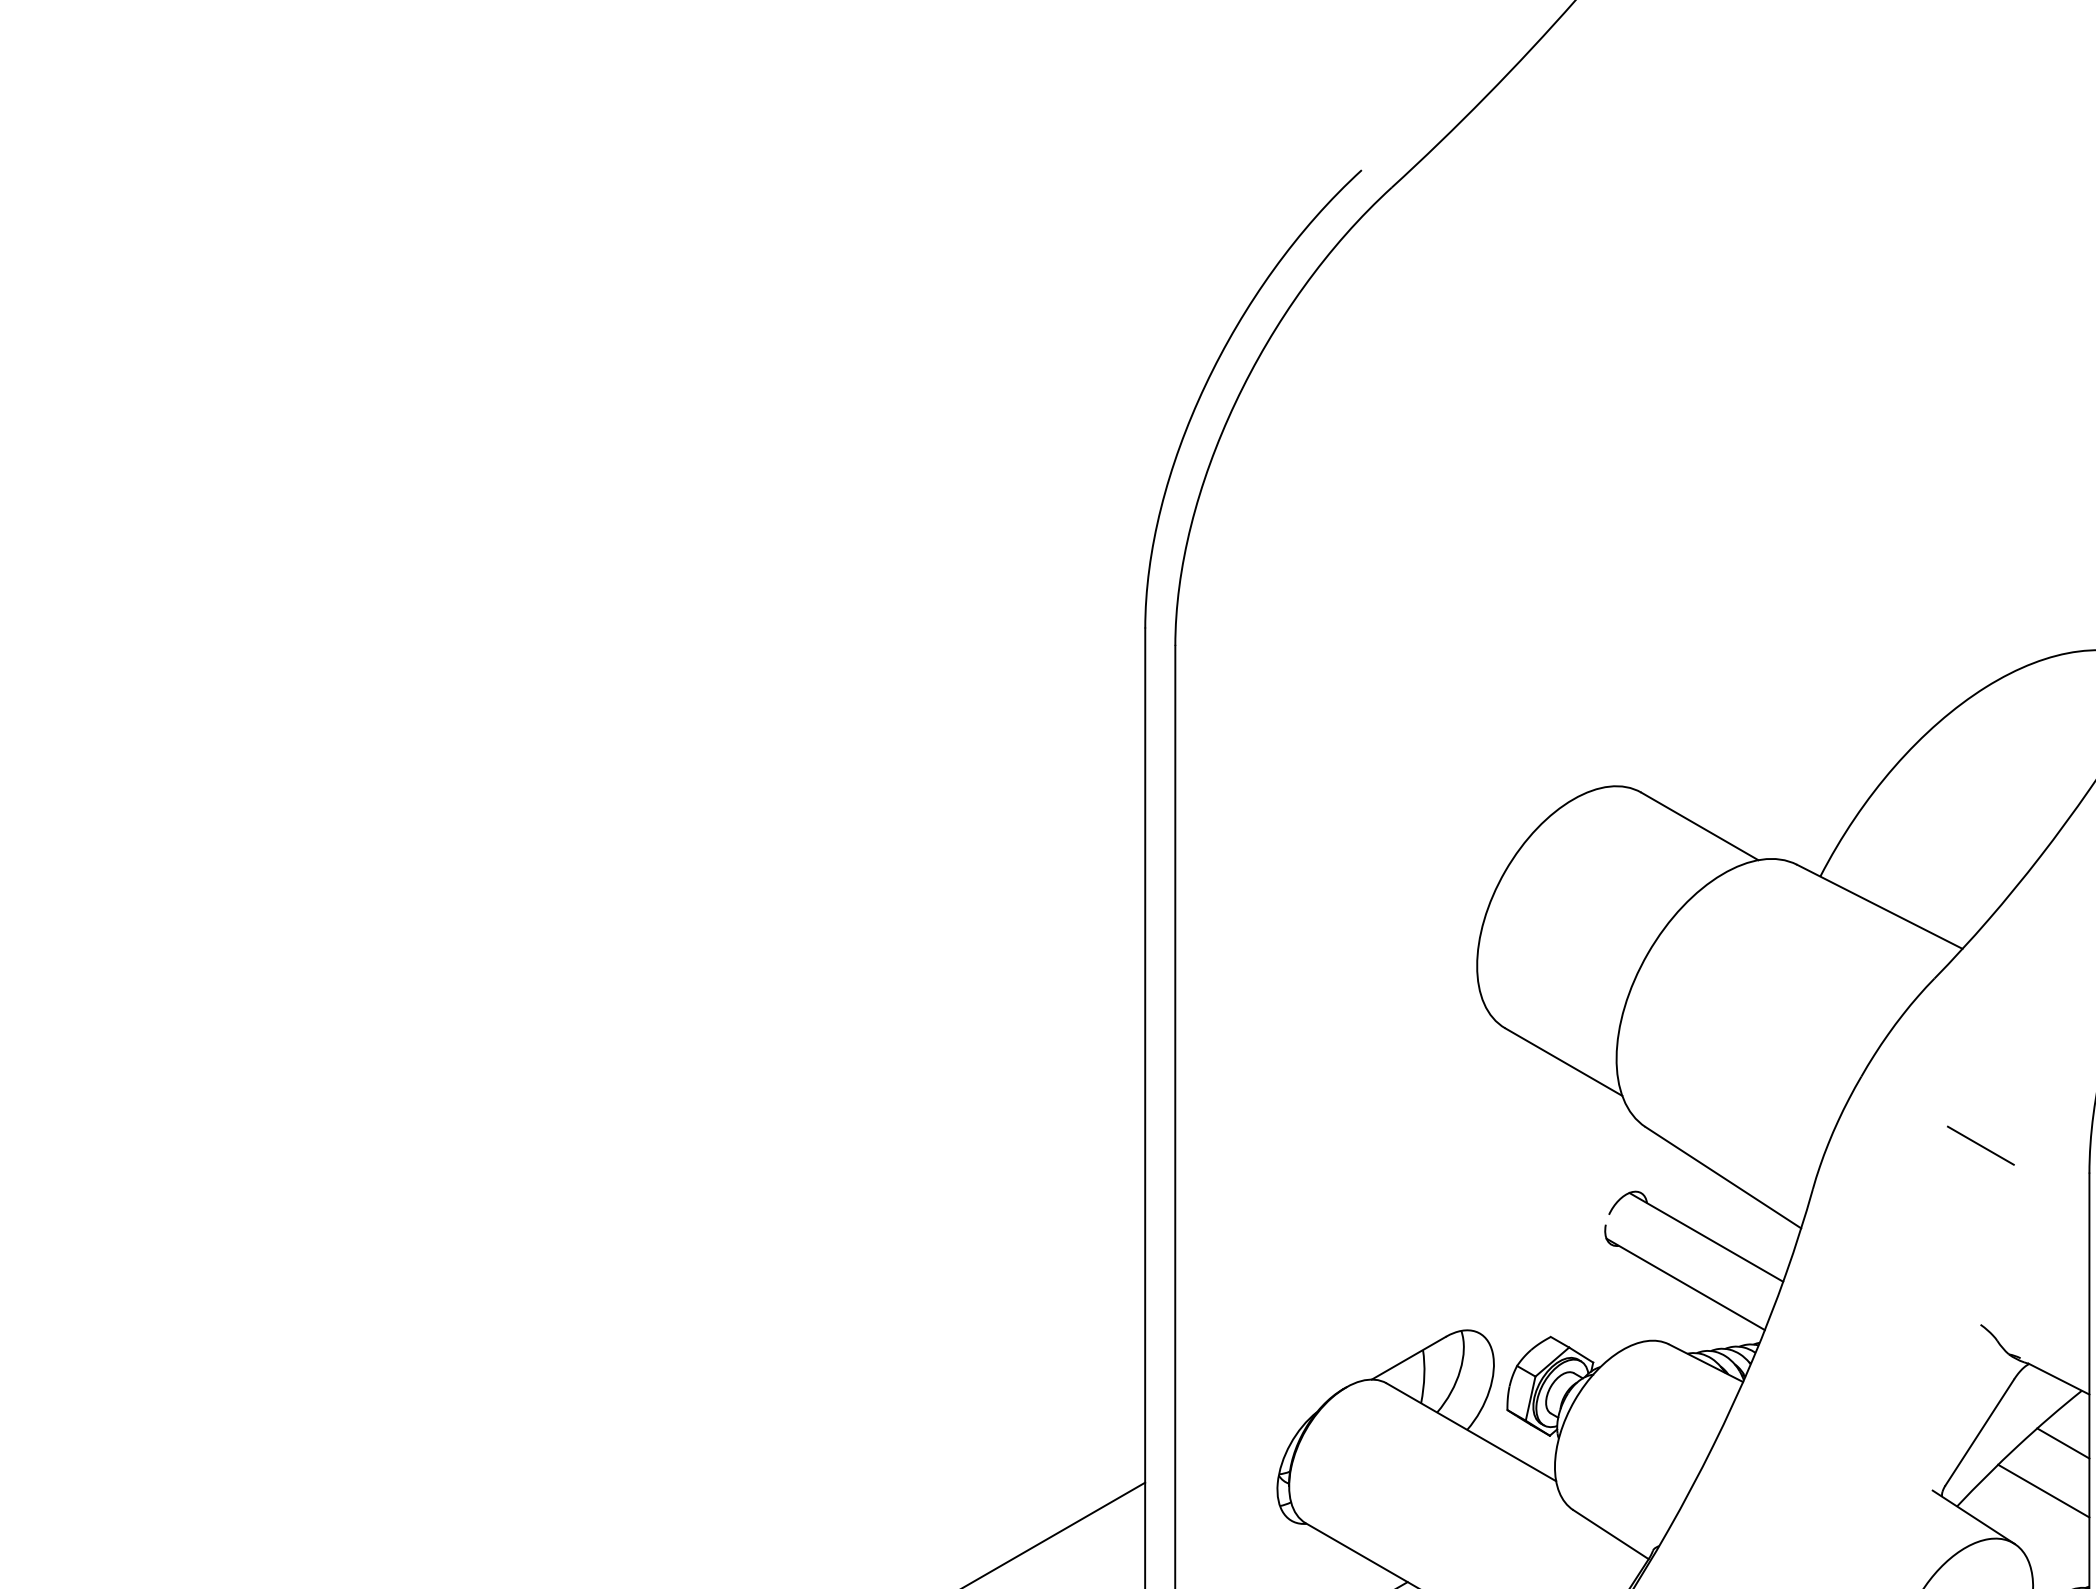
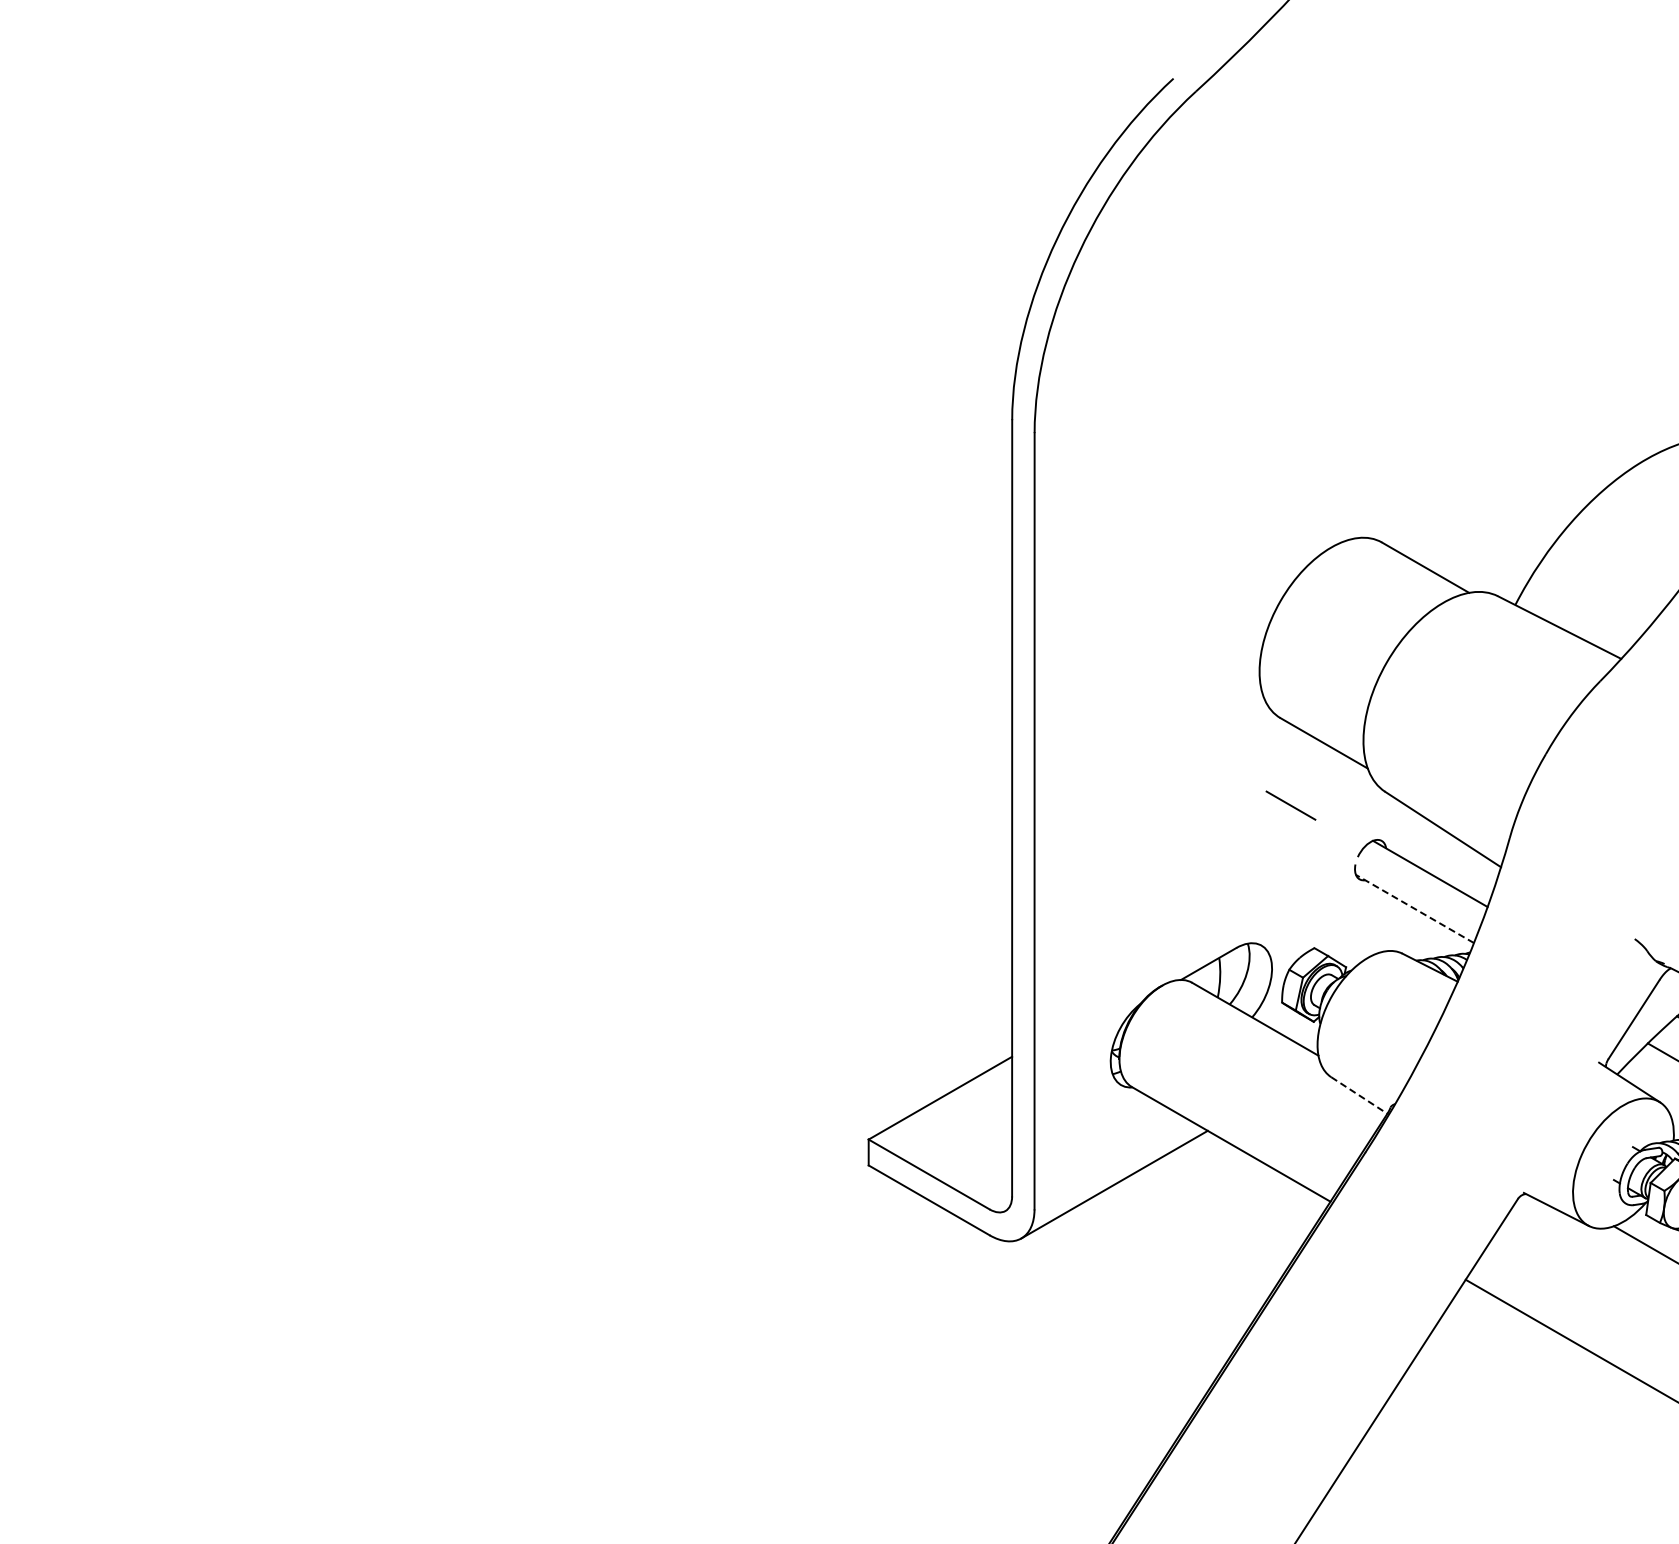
line: (1980, 1145) -> (1290, 805), moved
line: (1685, 1283) -> (1414, 908), solid -> dashed
line: (1611, 1534) -> (1359, 1095), solid -> dashed

